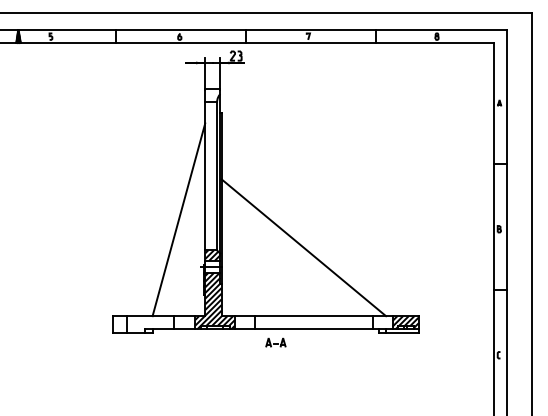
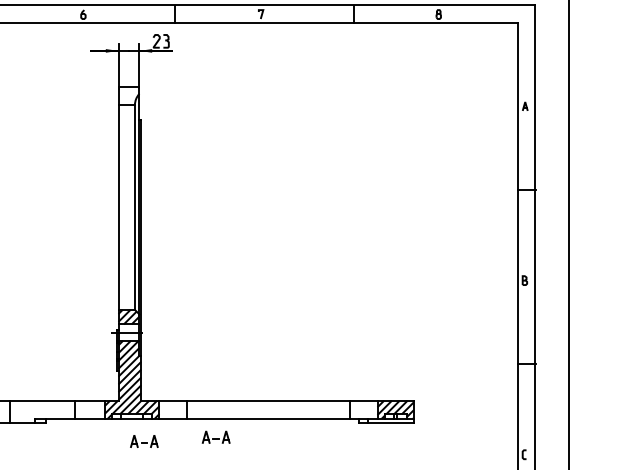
line: (178, 219) -> (81, 267), removed
line: (303, 247) -> (254, 305), removed
part: (223, 345) -> (143, 441), added

